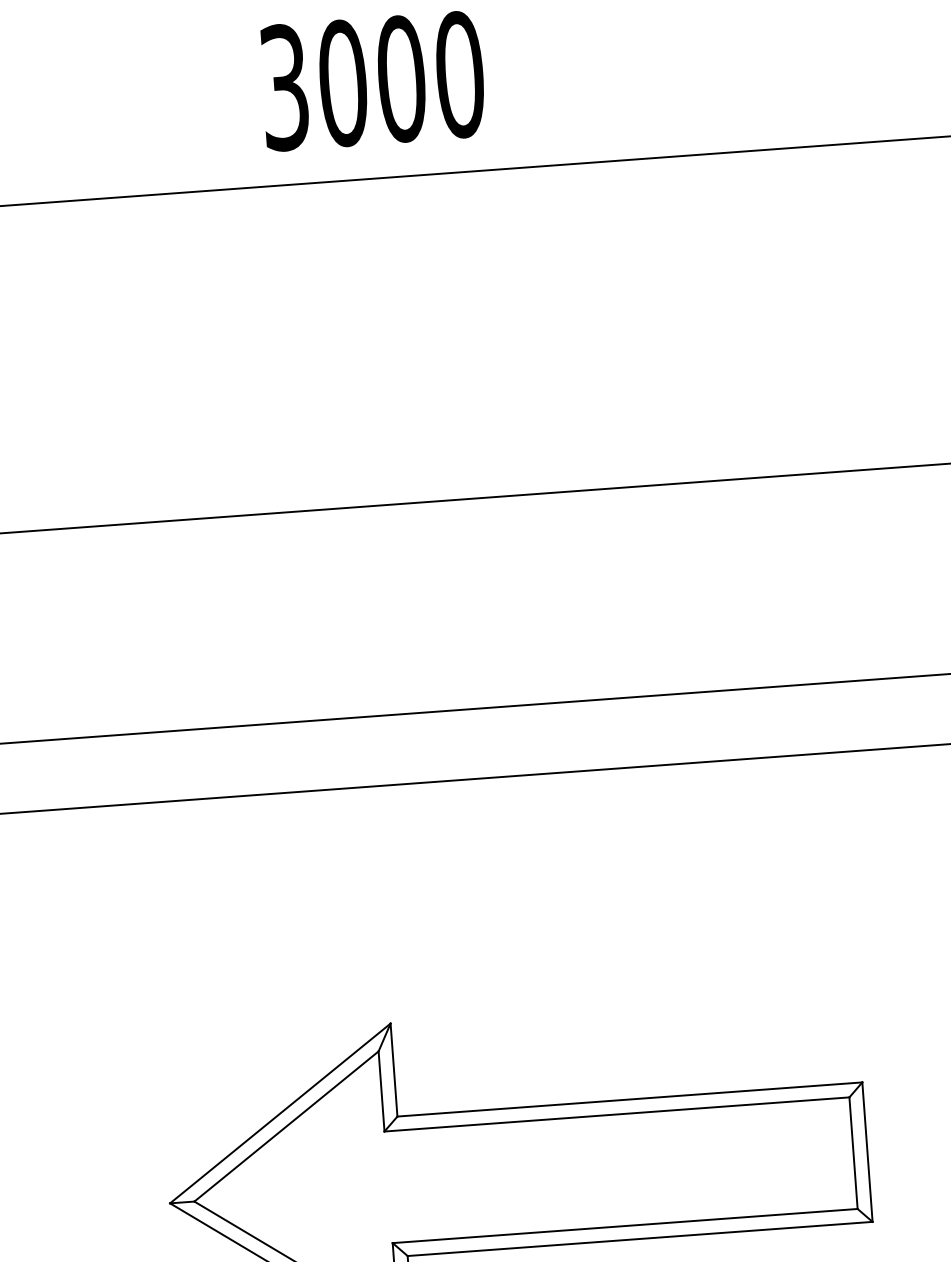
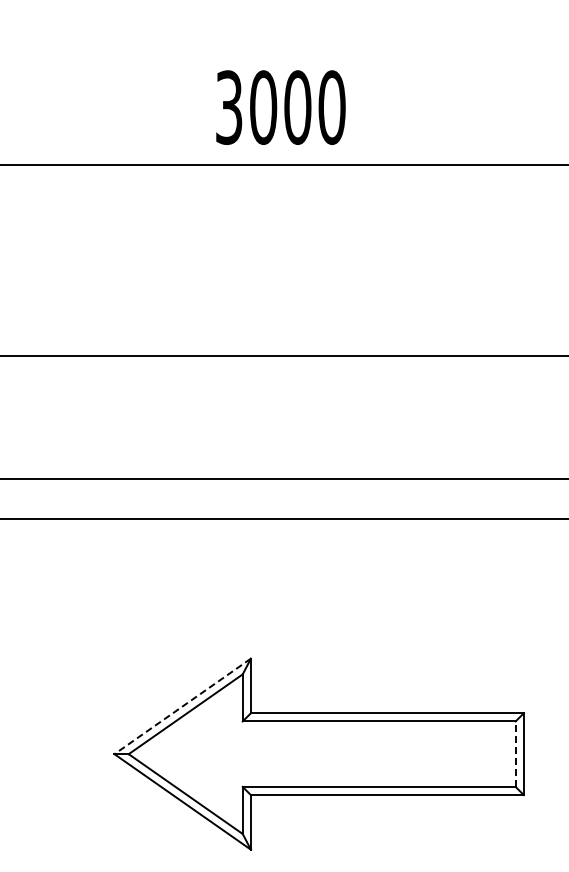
line: (280, 1113) -> (182, 706), solid -> dashed
line: (853, 1153) -> (515, 754), solid -> dashed

